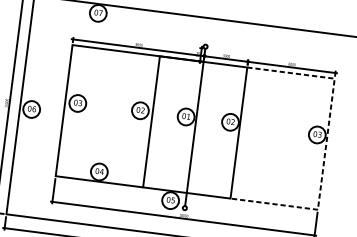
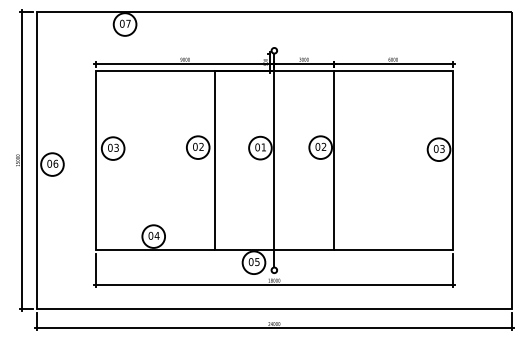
line: (326, 144) -> (452, 161), dashed -> solid

